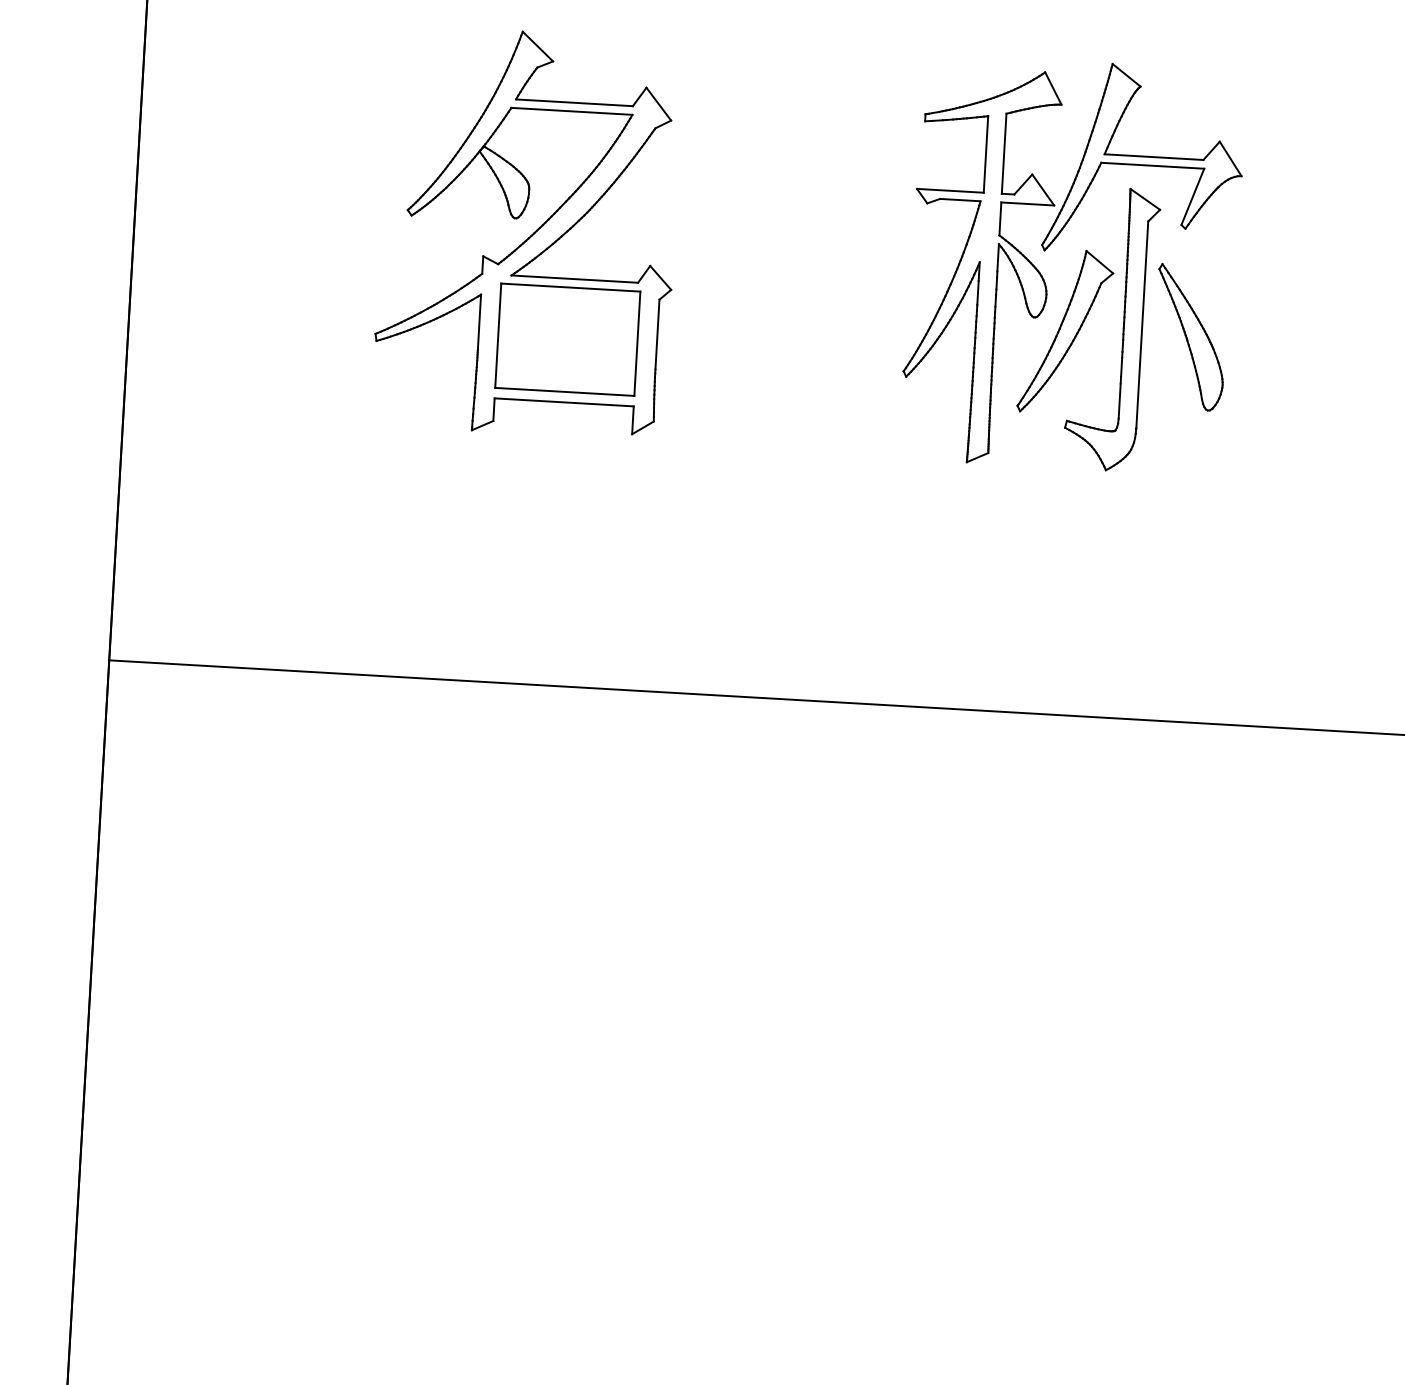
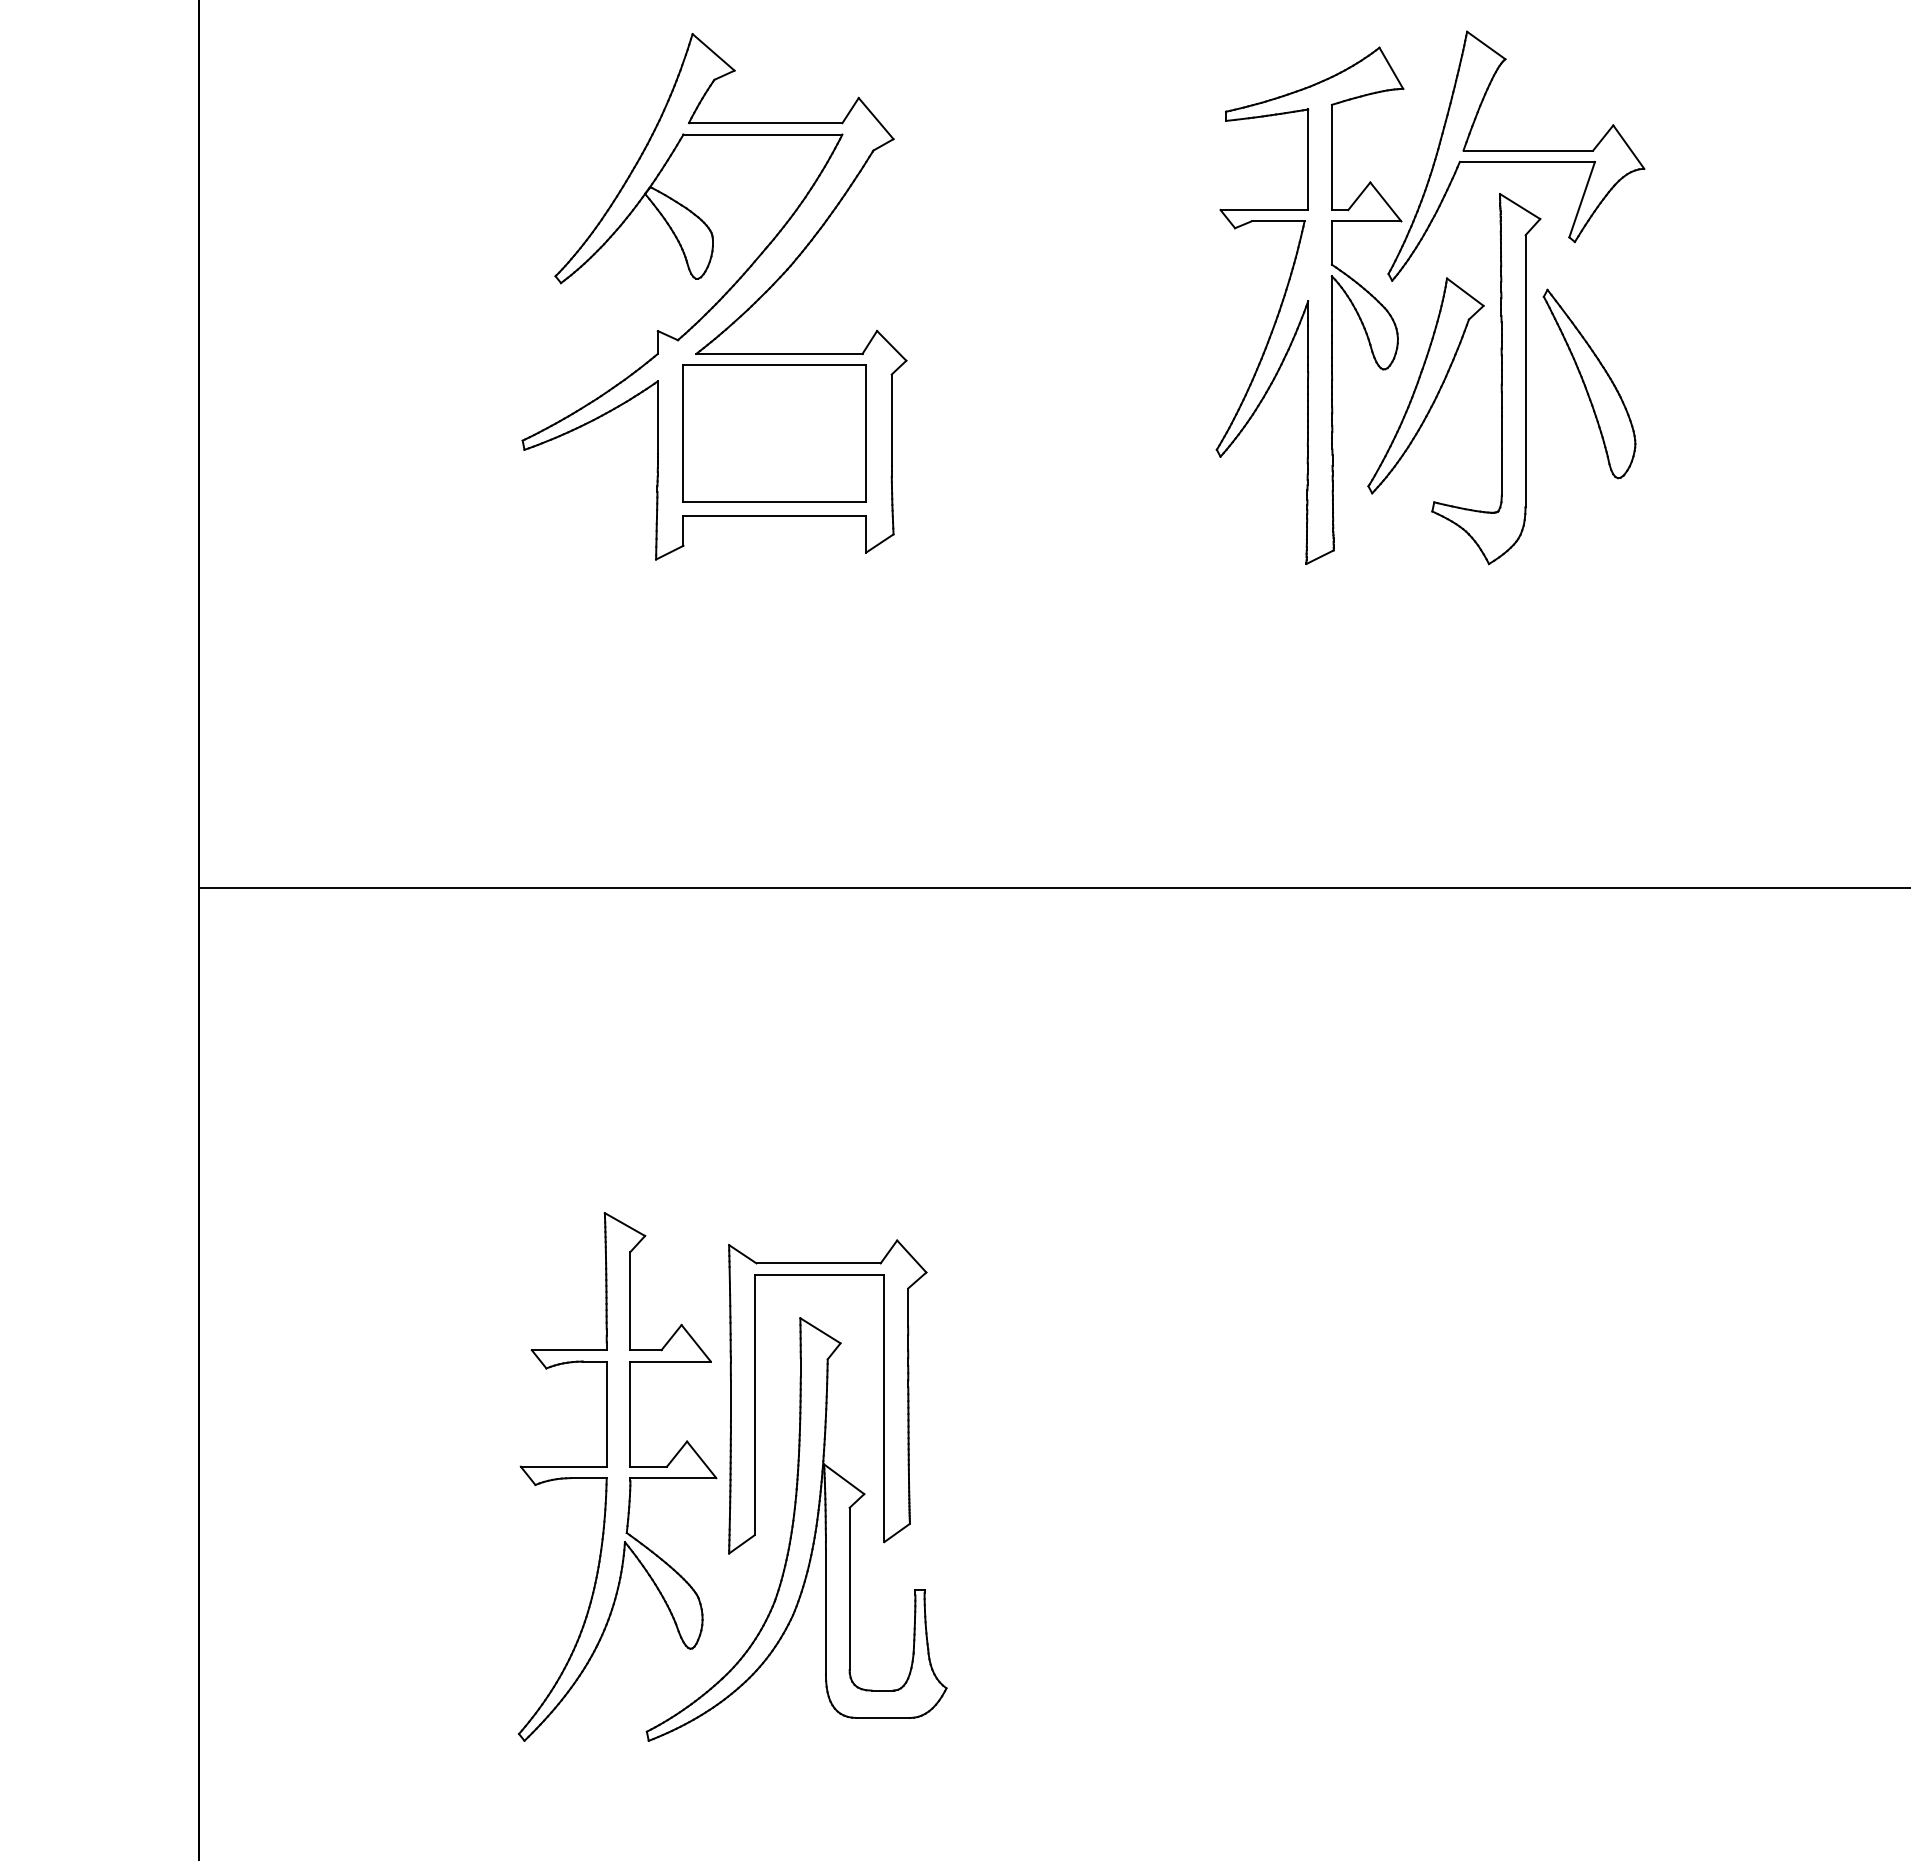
part: (489, 1131) -> (732, 1476), added

